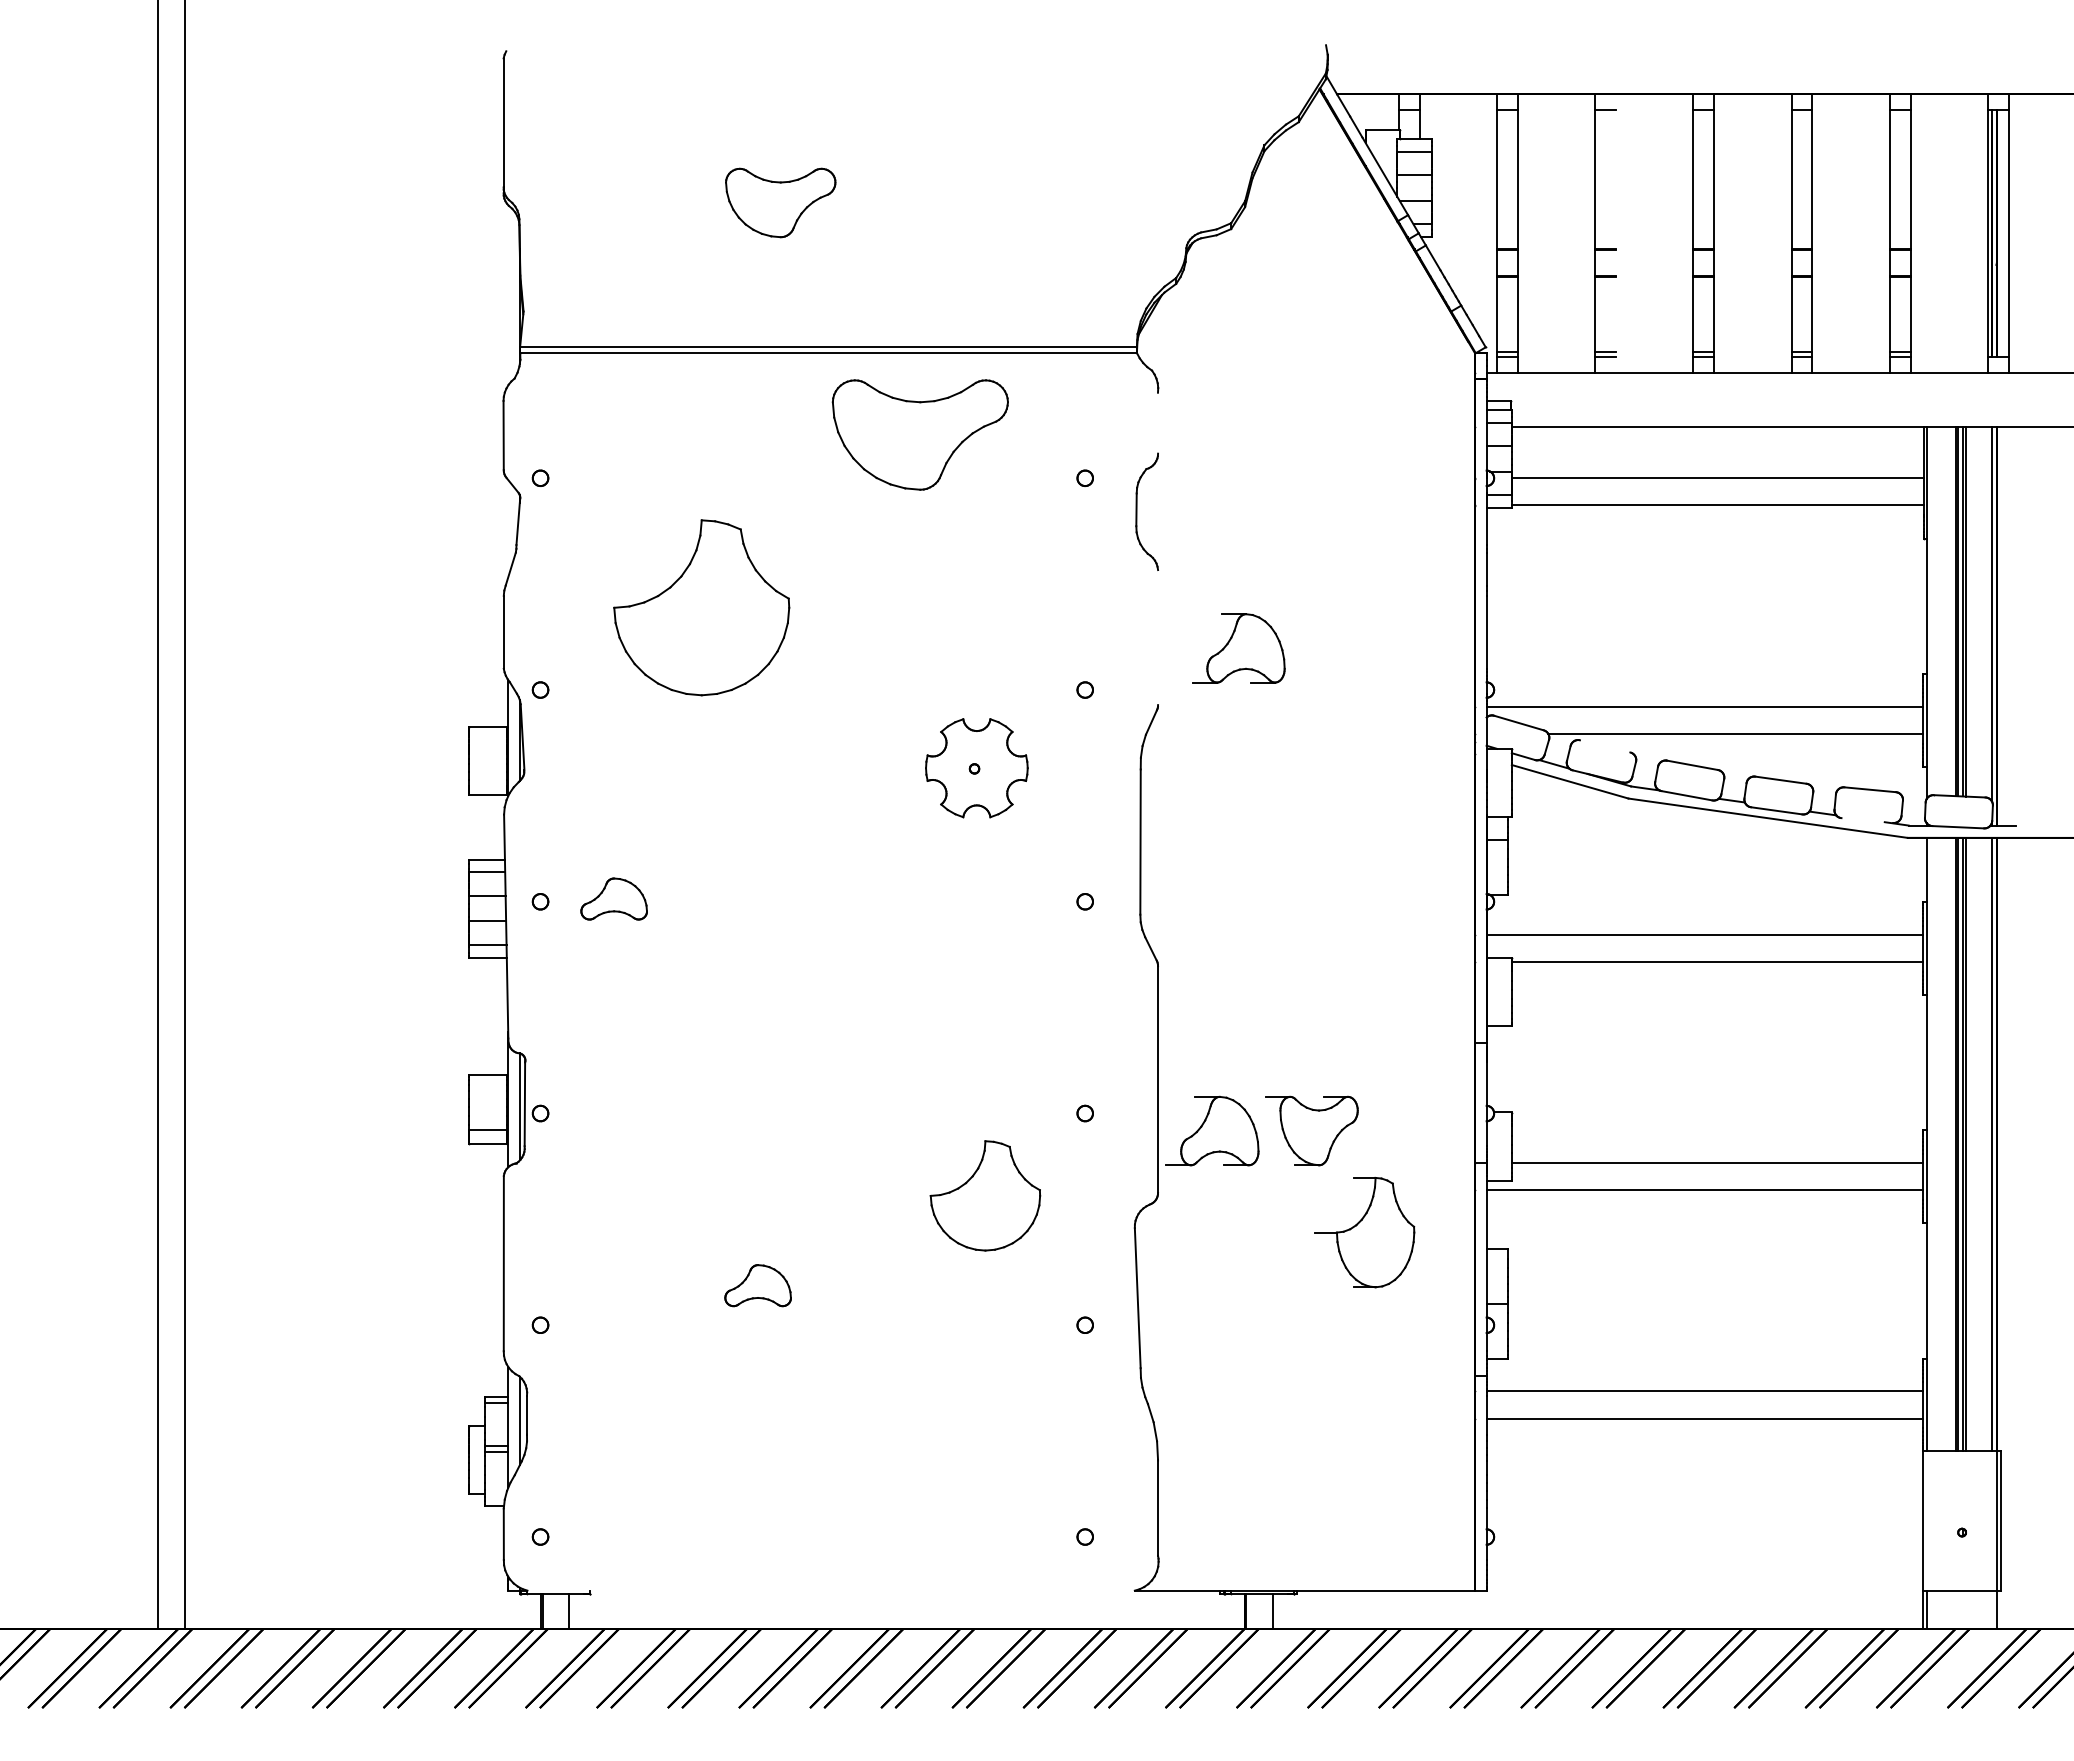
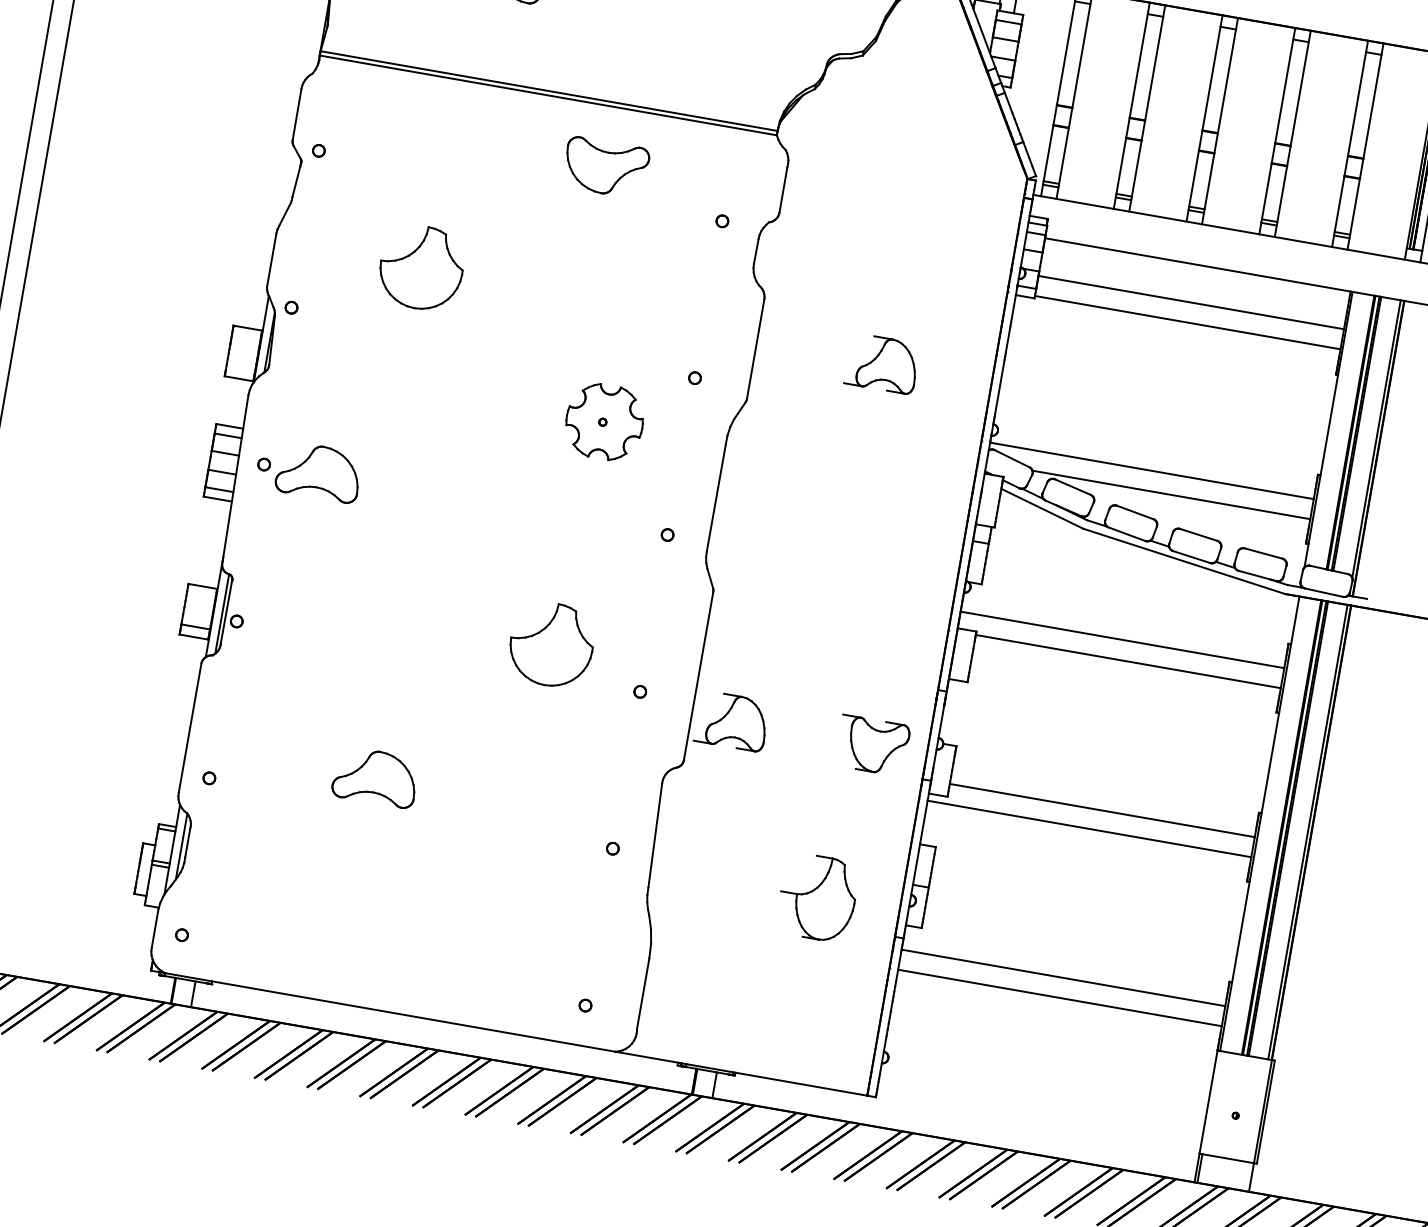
line: (1616, 233) -> (1147, 108), added
line: (1157, 422) -> (783, 189), added
part: (920, 434) -> (606, 167), size x0.62
part: (701, 607) -> (421, 267), size x0.62
line: (1158, 637) -> (756, 348), added
part: (1238, 648) -> (882, 363), moved
line: (1604, 746) -> (1072, 487), added
line: (1867, 820) -> (1257, 575), added
part: (613, 898) -> (318, 471), size x1.67
part: (1311, 1130) -> (872, 745), moved
part: (985, 1195) -> (551, 644), moved
part: (1364, 1232) -> (817, 897), moved
part: (757, 1285) -> (375, 776), size x1.67
line: (830, 1590) -> (389, 1012), added

